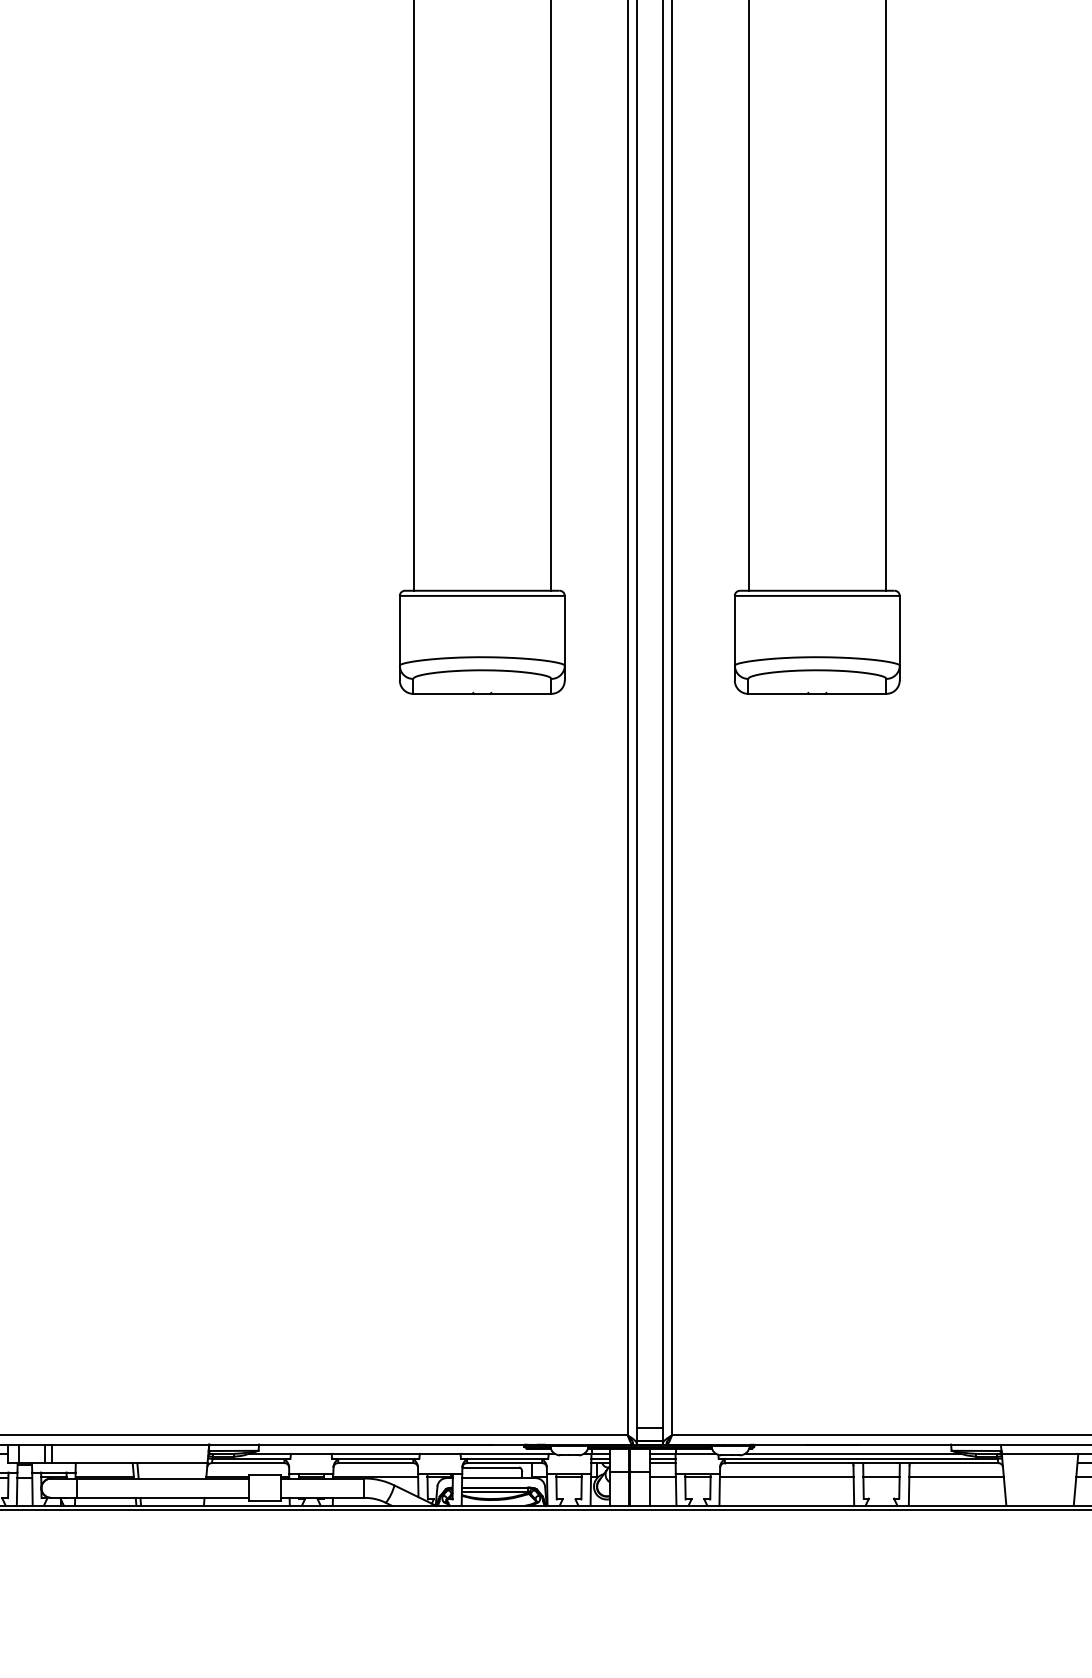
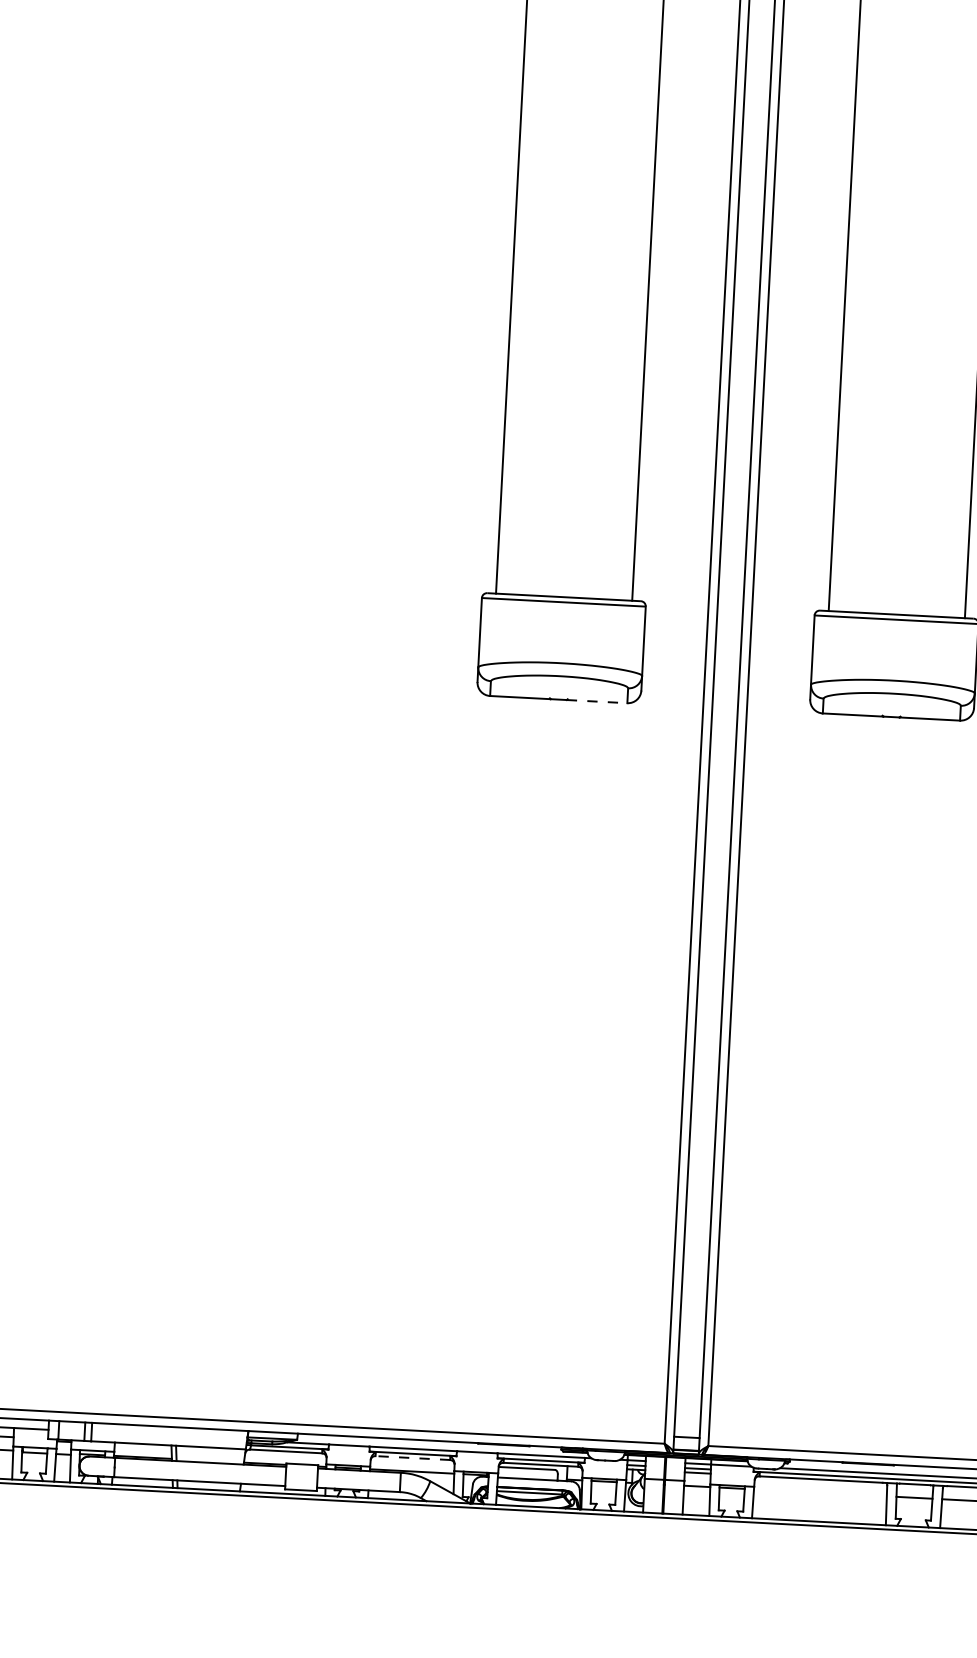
line: (521, 693) -> (597, 701), solid -> dashed
line: (375, 1463) -> (412, 1458), solid -> dashed
line: (786, 1476) -> (820, 1492), removed

